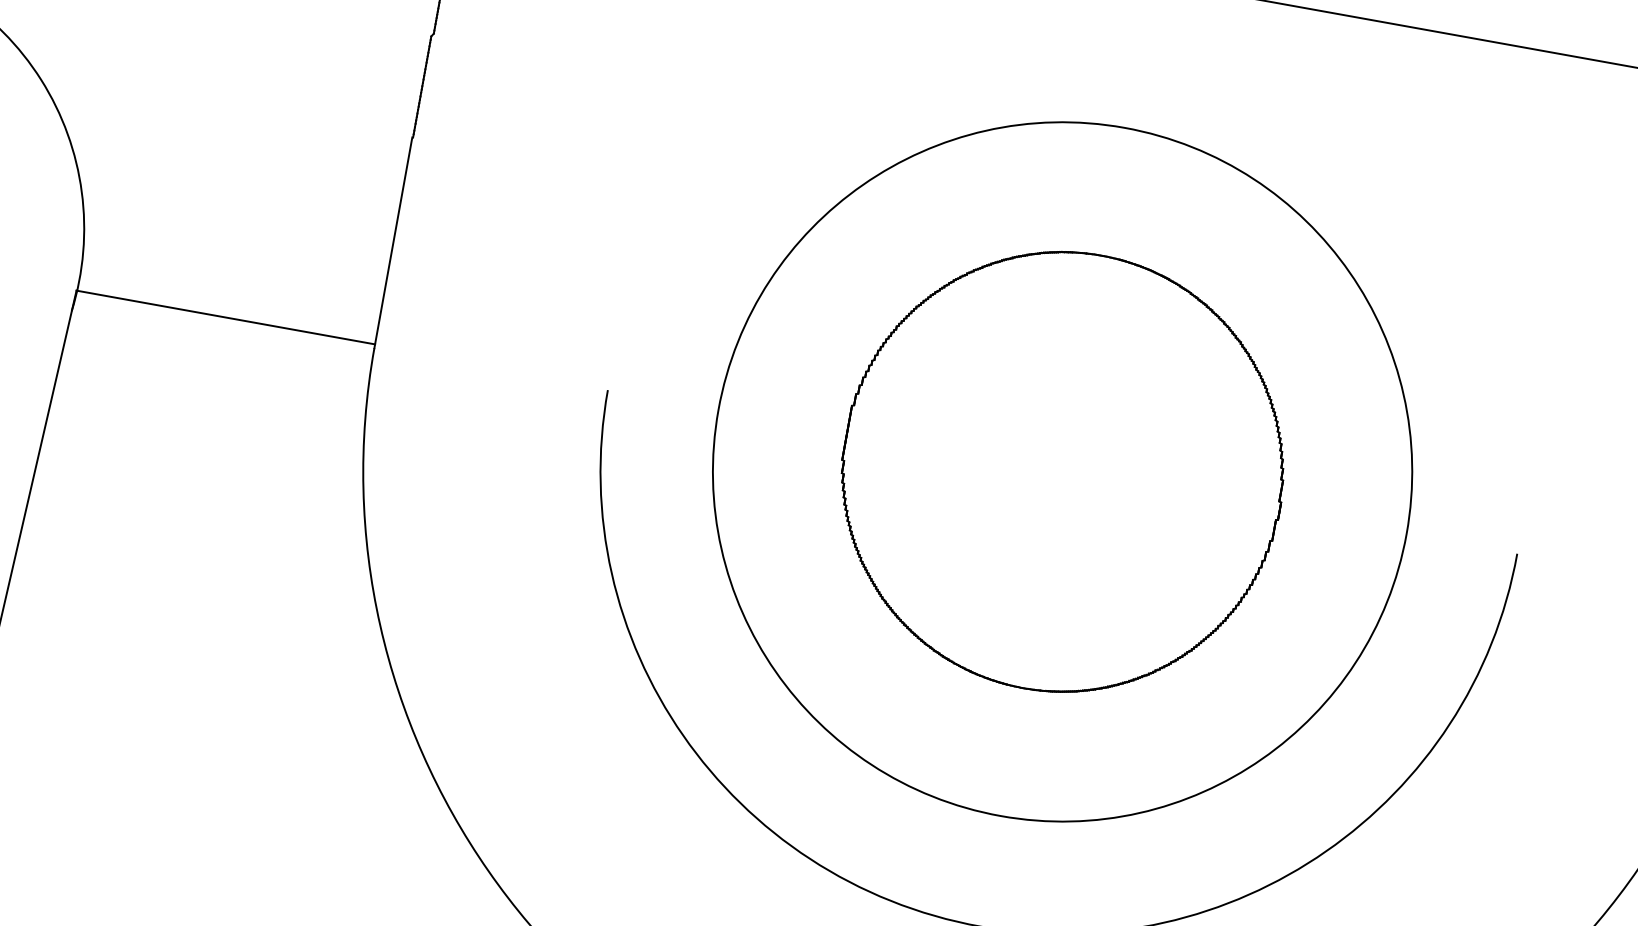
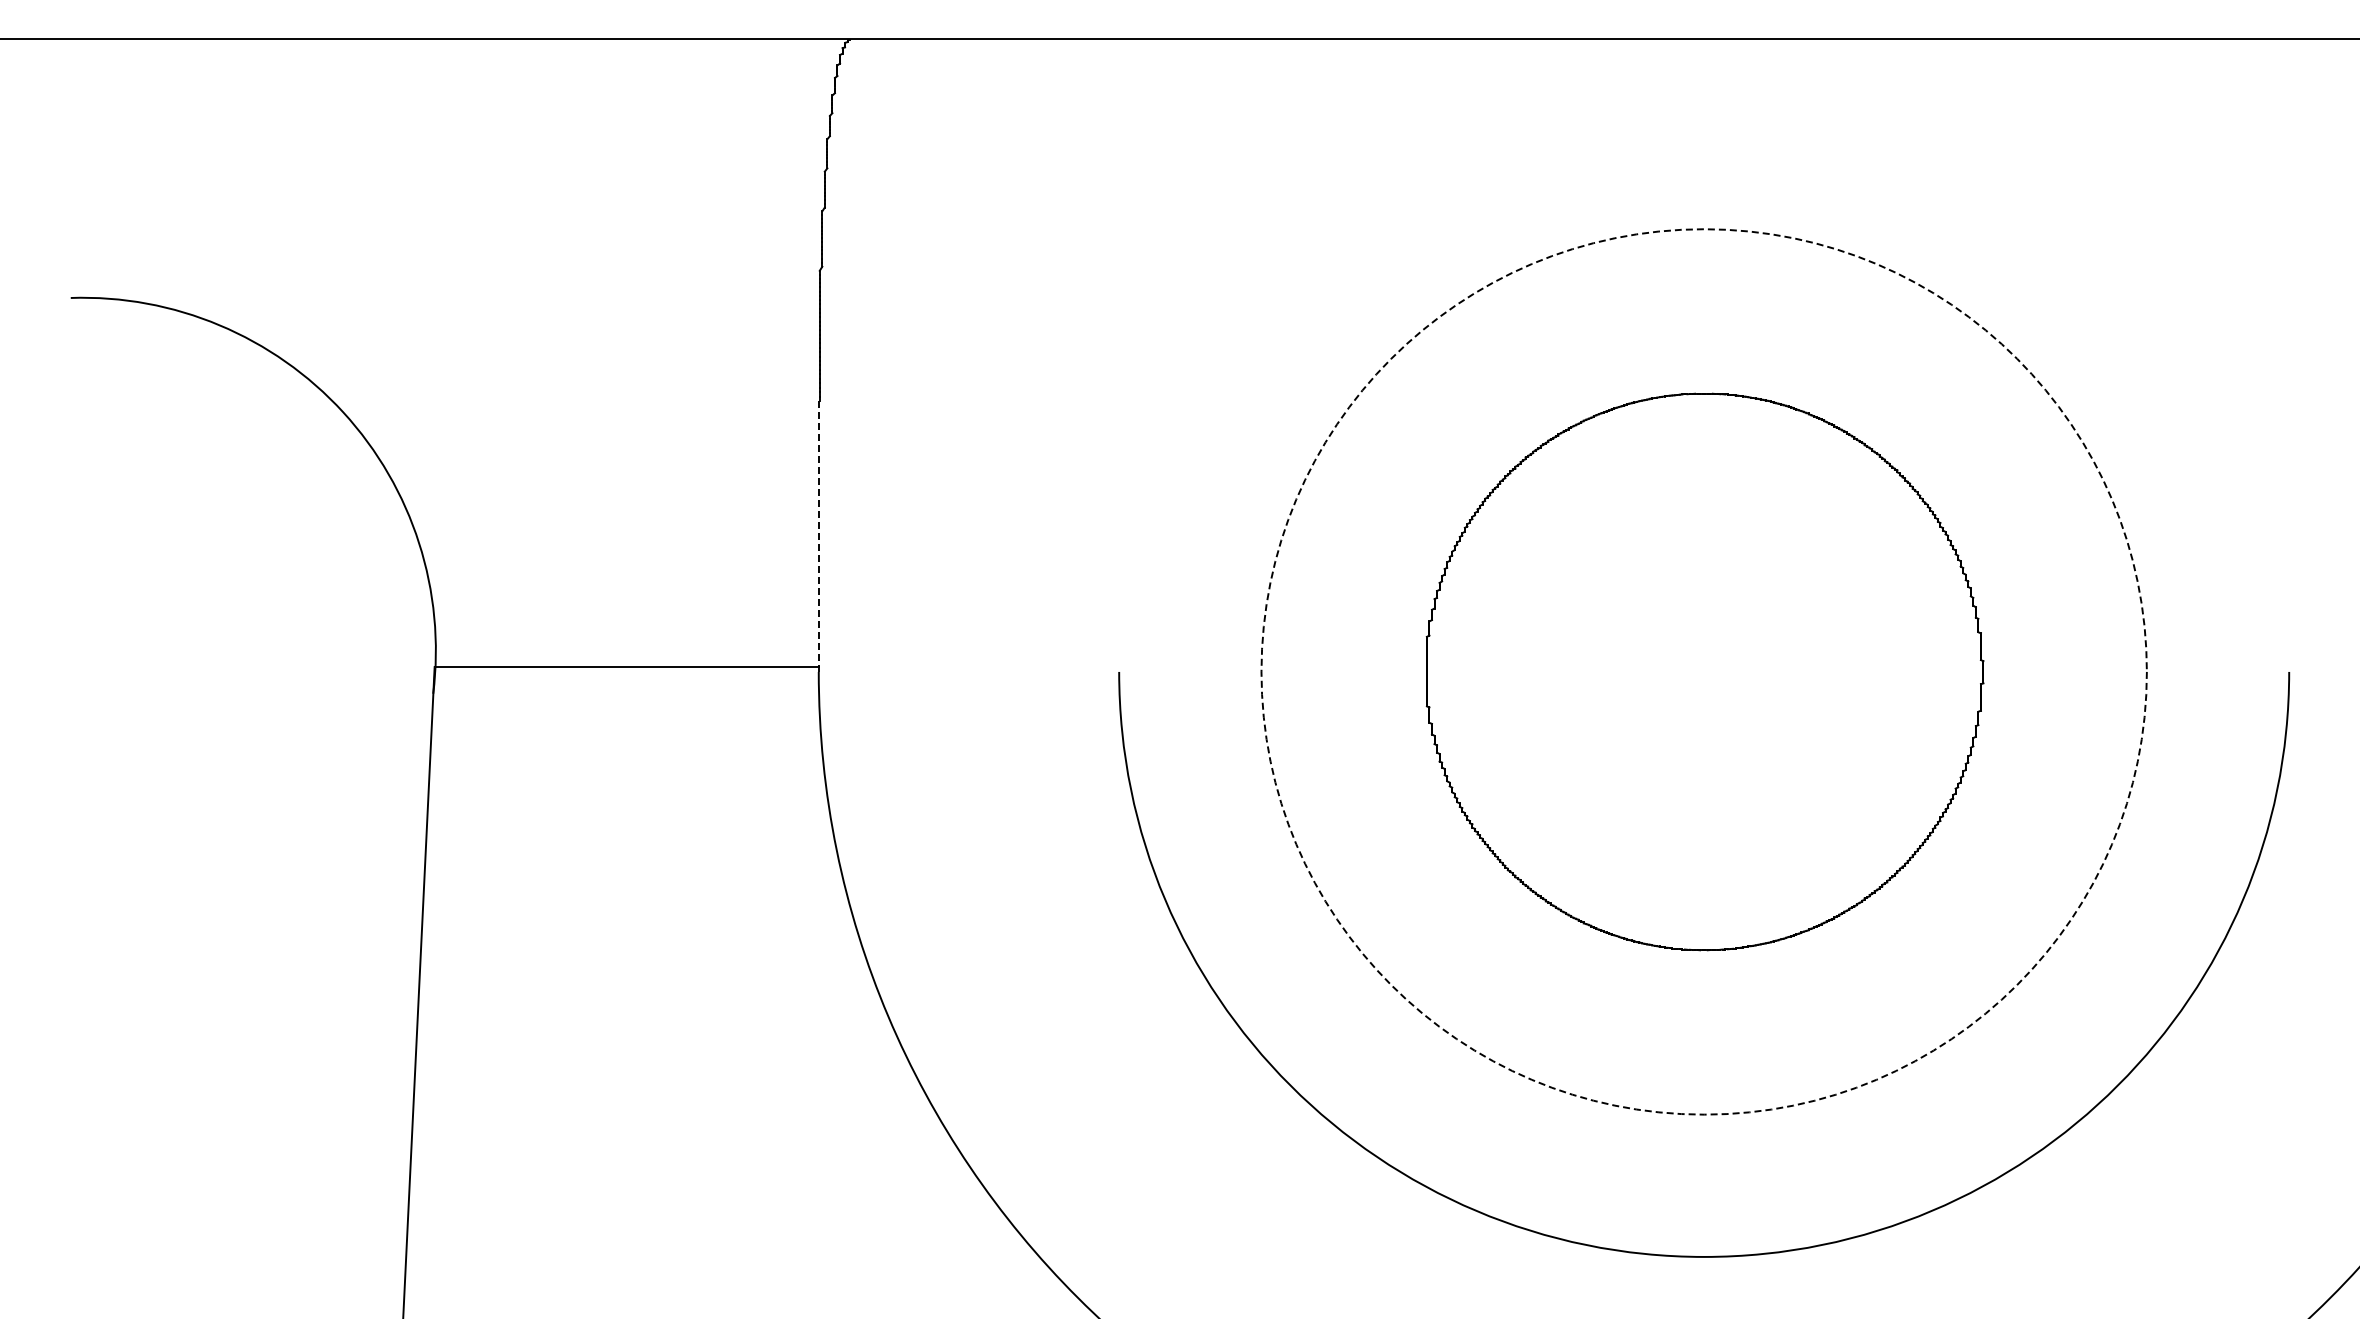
line: (393, 242) -> (818, 535), solid -> dashed
circle: (1062, 471) -> (1703, 671), solid -> dashed

